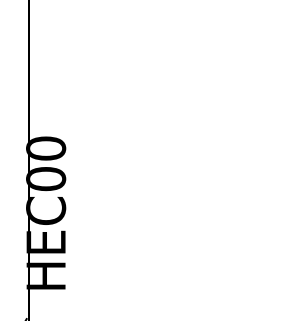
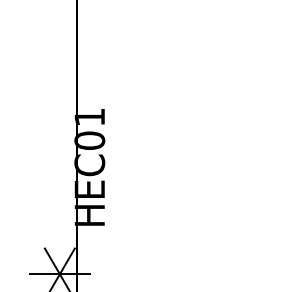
text: (45, 148) -> (89, 117), HEC00 -> HEC01

